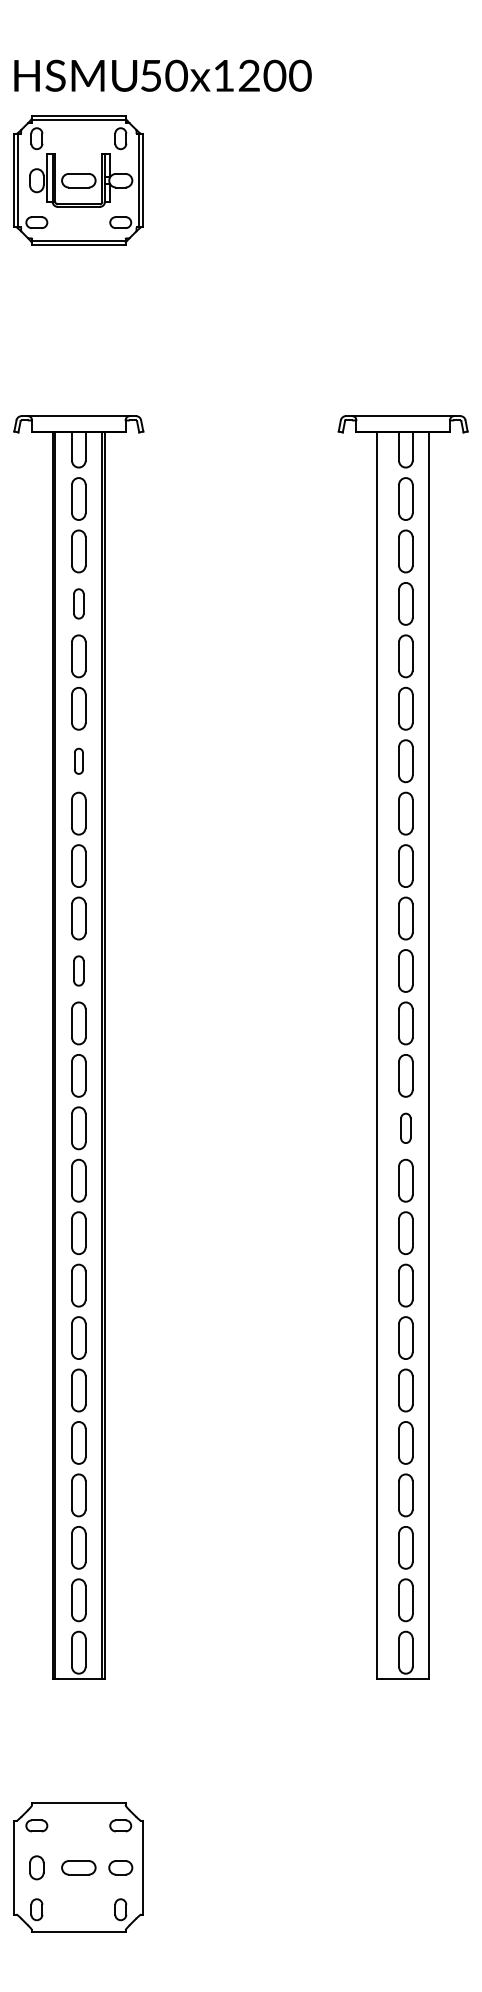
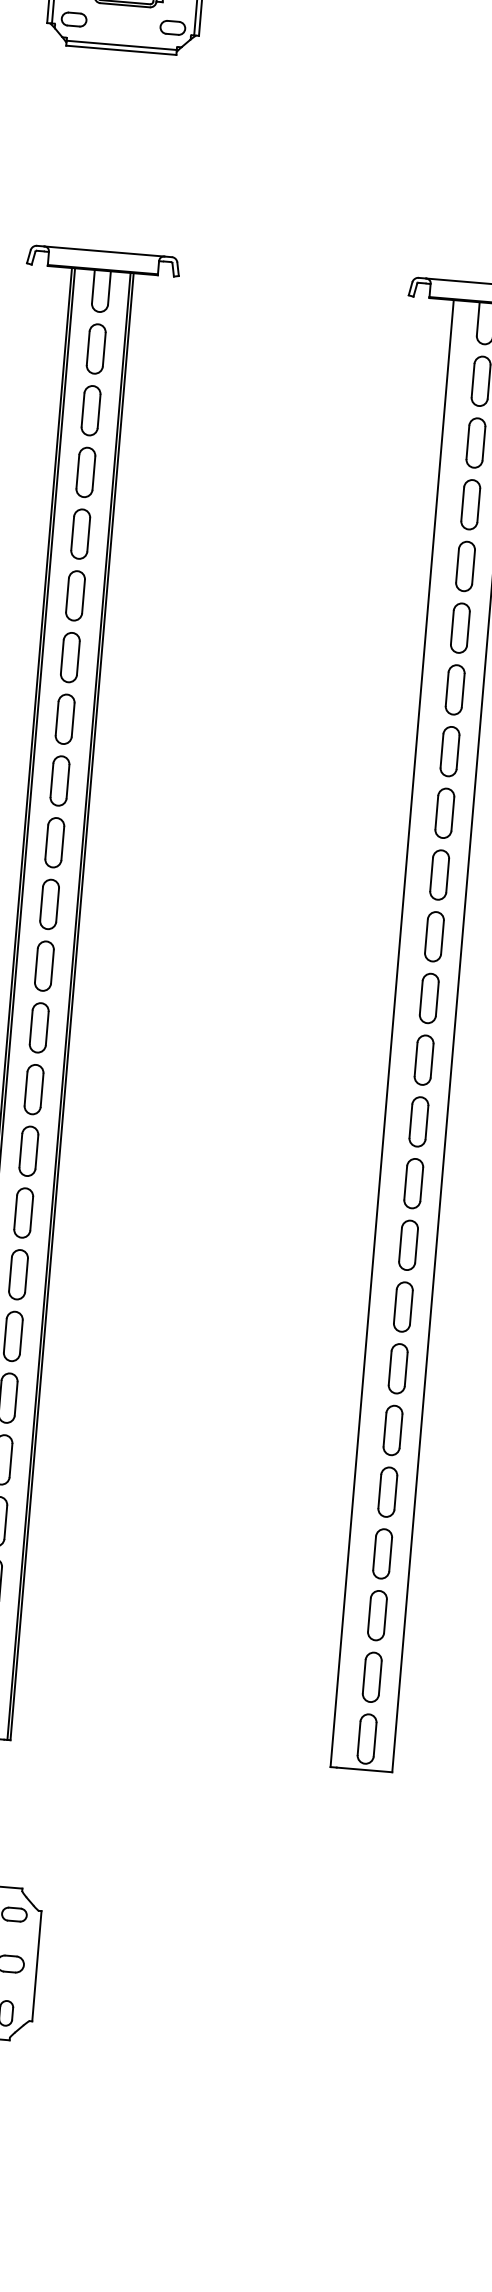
part: (78, 603) -> (85, 471), size x1.43
part: (78, 761) -> (69, 657), size x1.67
part: (78, 970) -> (49, 903), size x1.43
part: (405, 1128) -> (418, 1122), size x1.43

